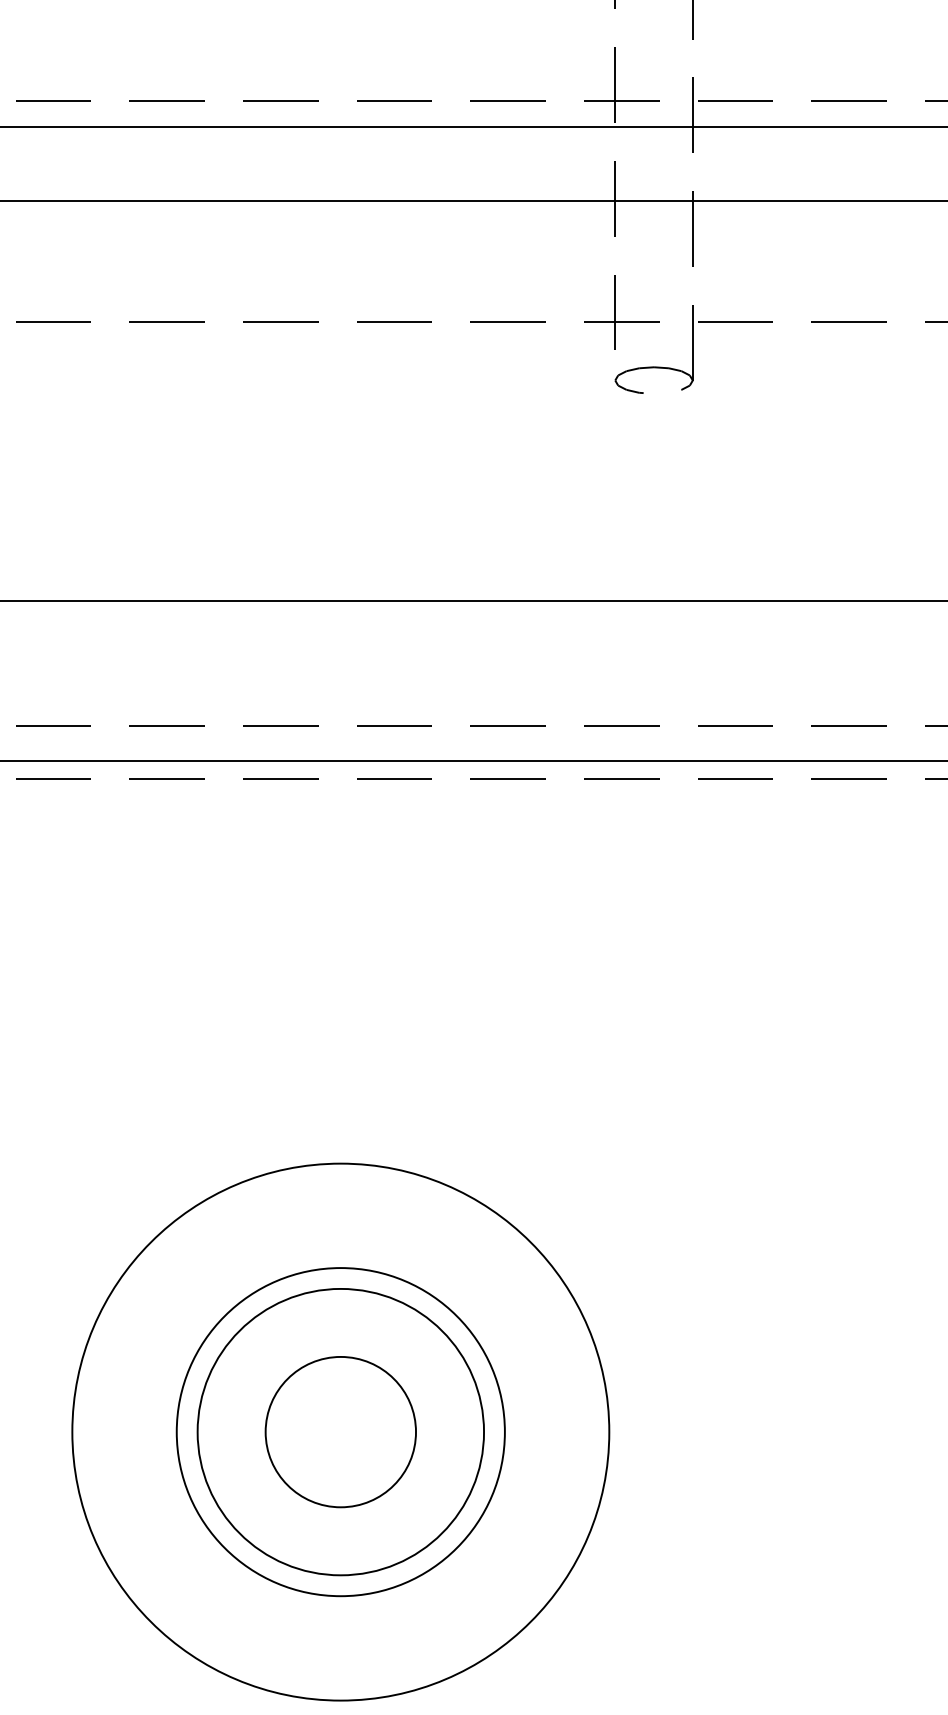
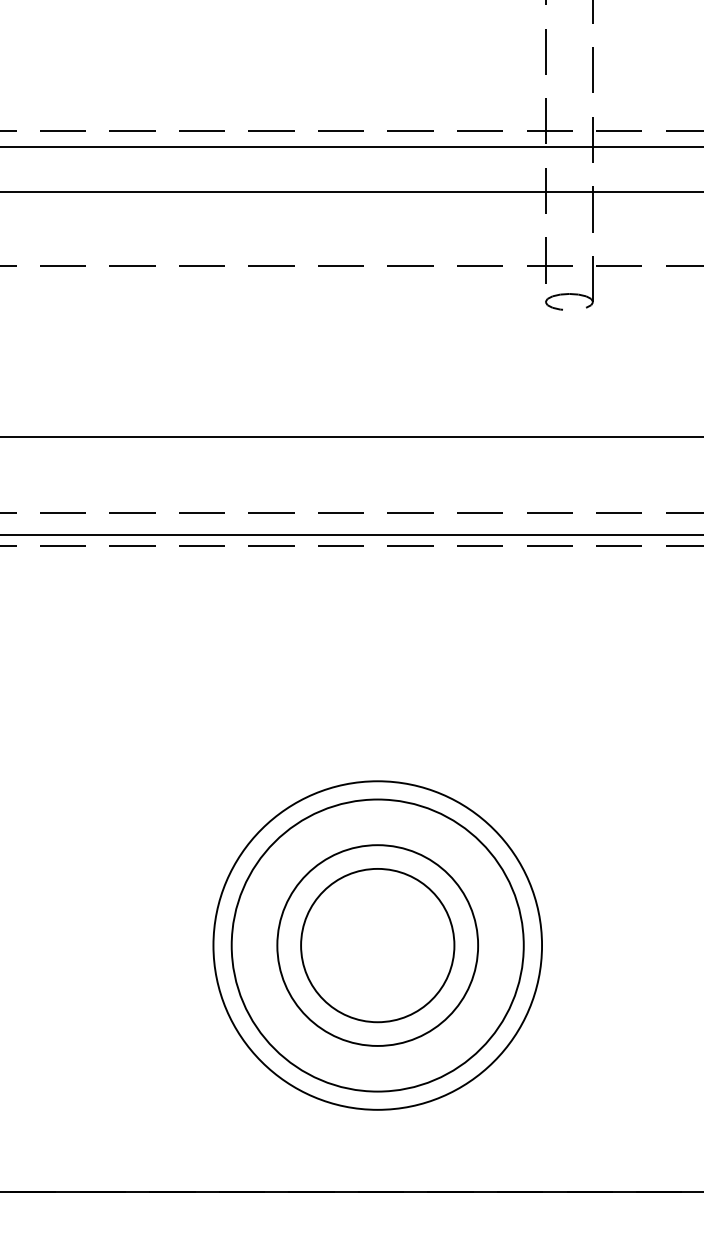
circle: (340, 1432) -> (377, 945), size x1.67
circle: (340, 1432) -> (377, 945), size x1.67

